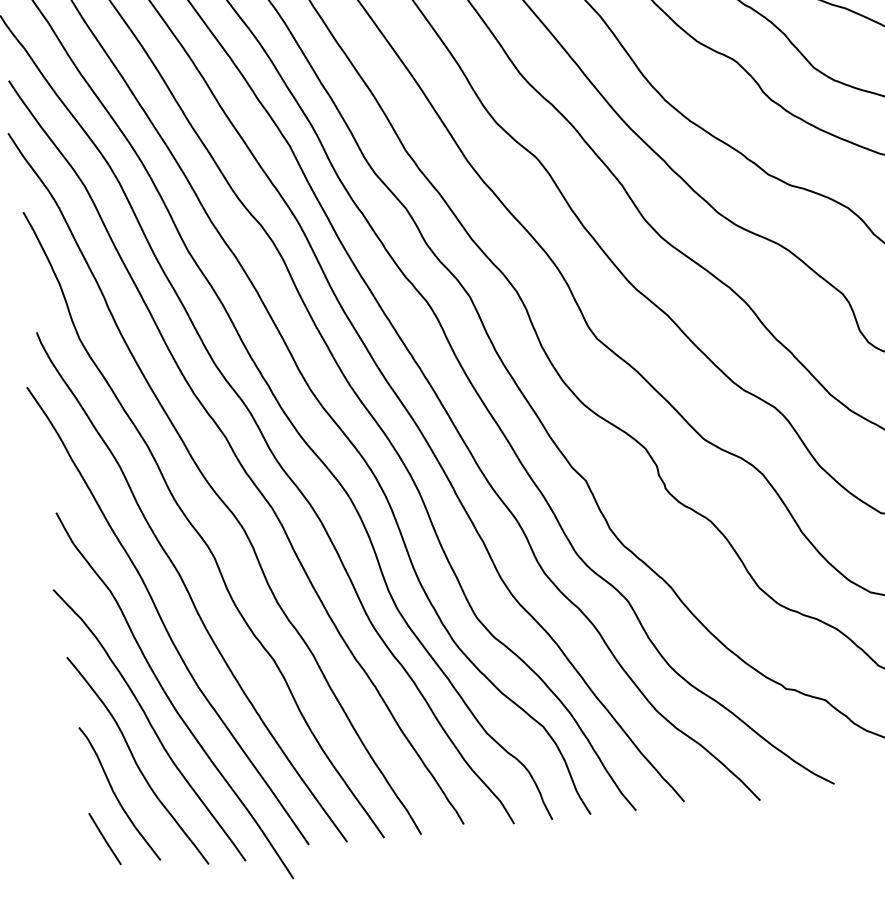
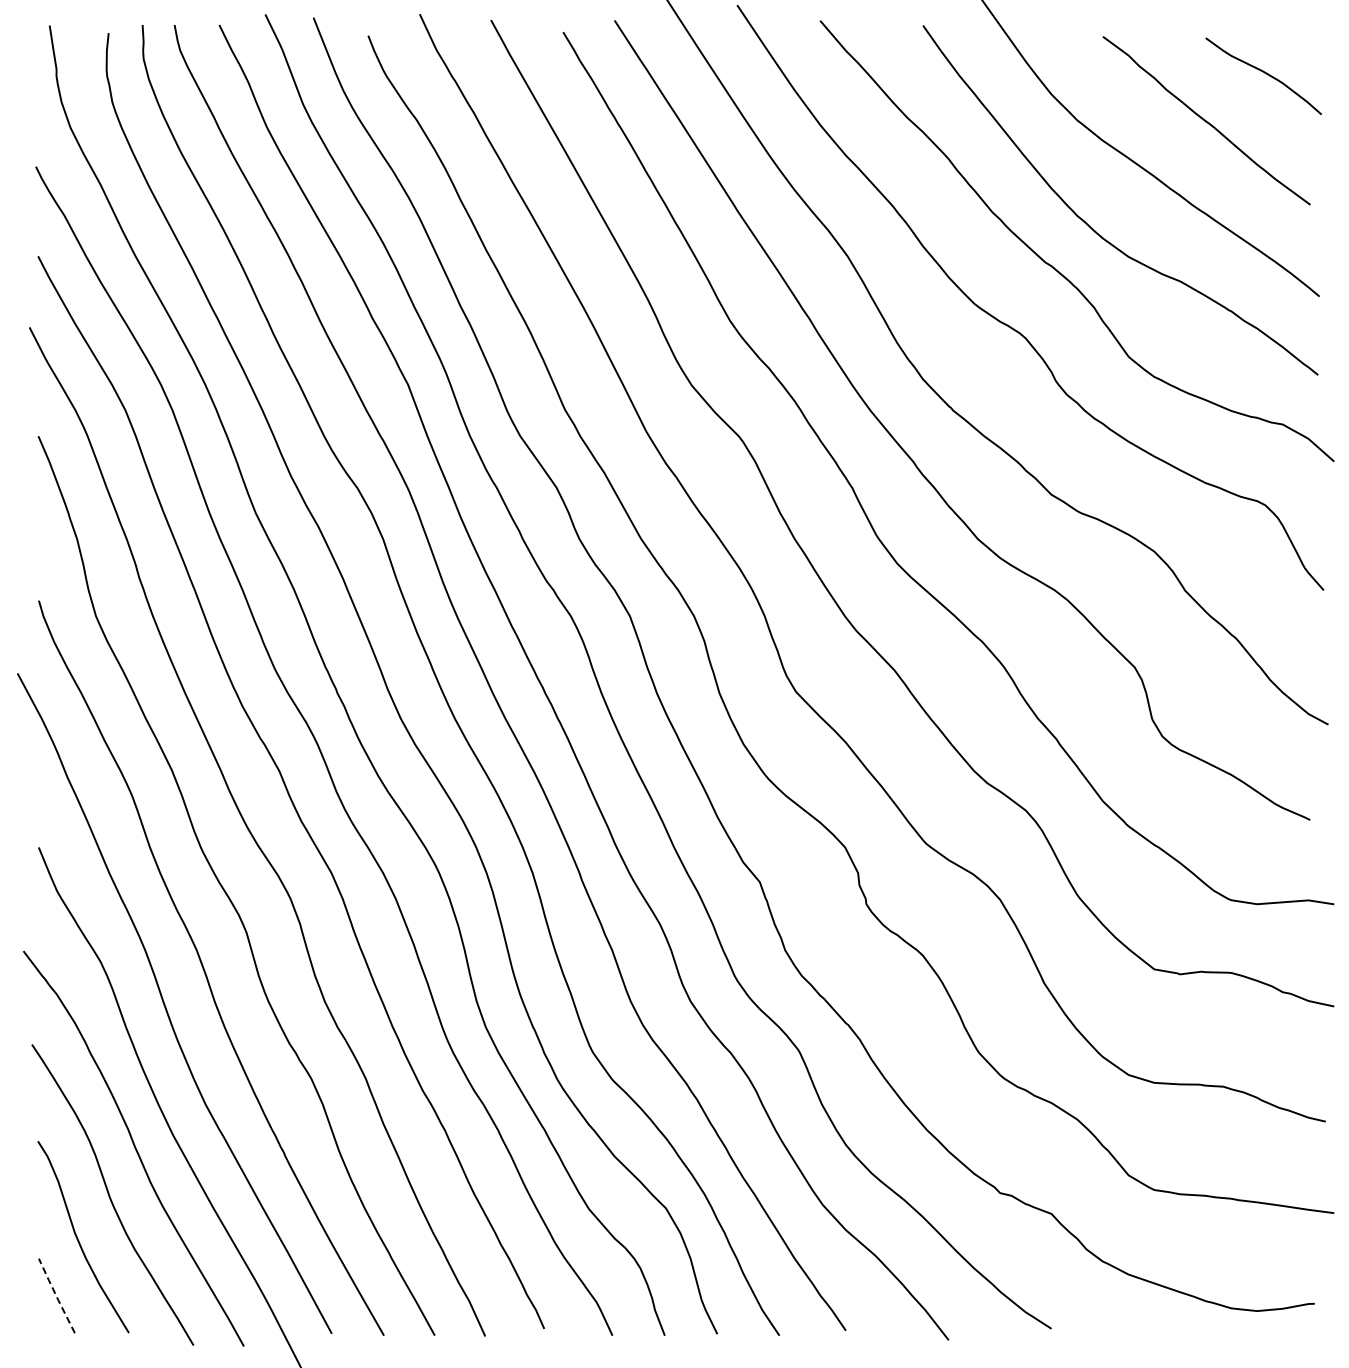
line: (104, 839) -> (56, 1296), solid -> dashed

